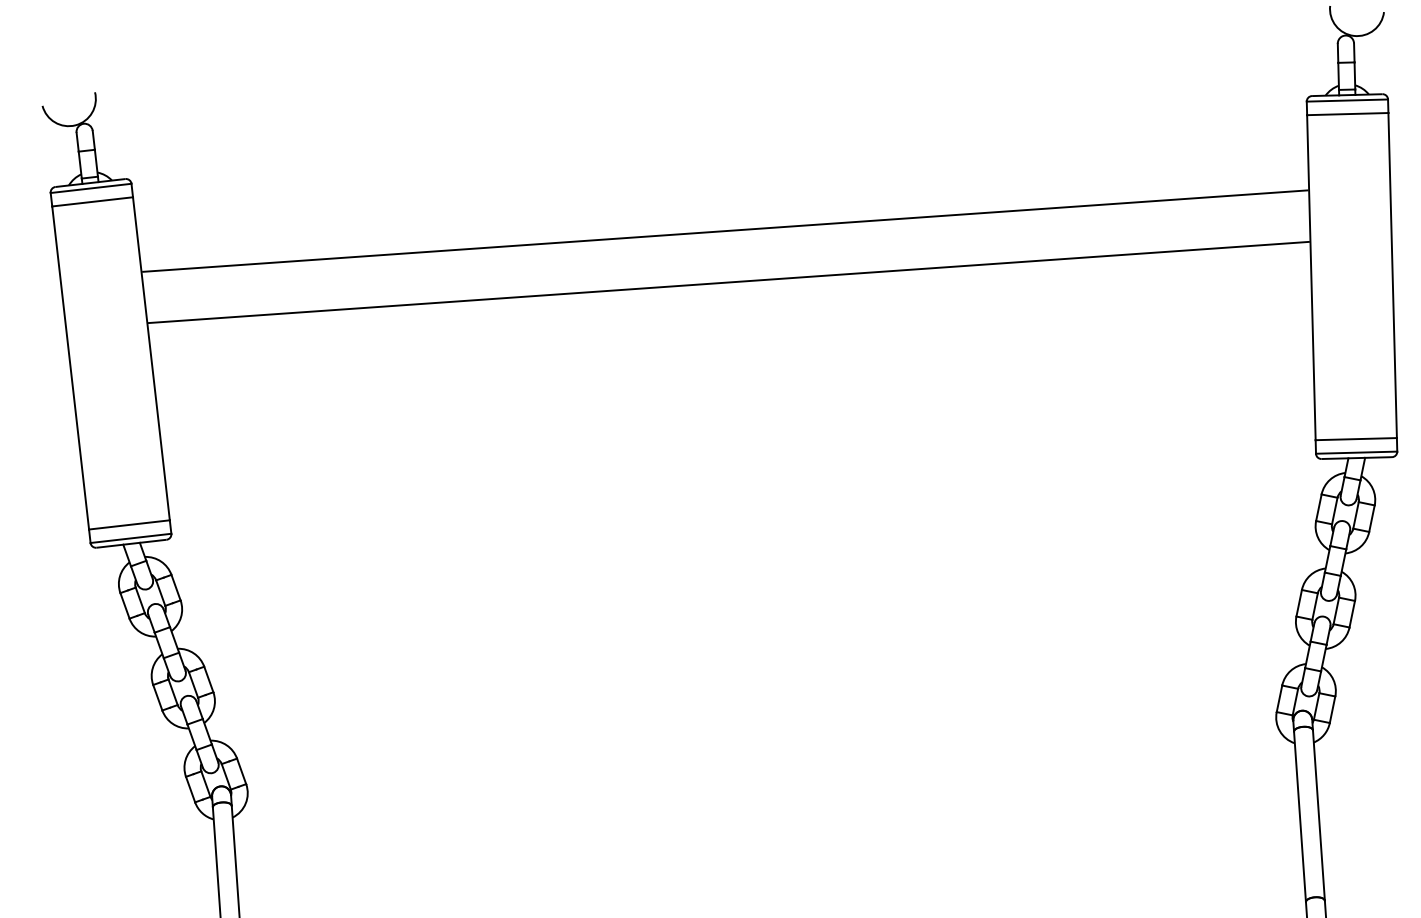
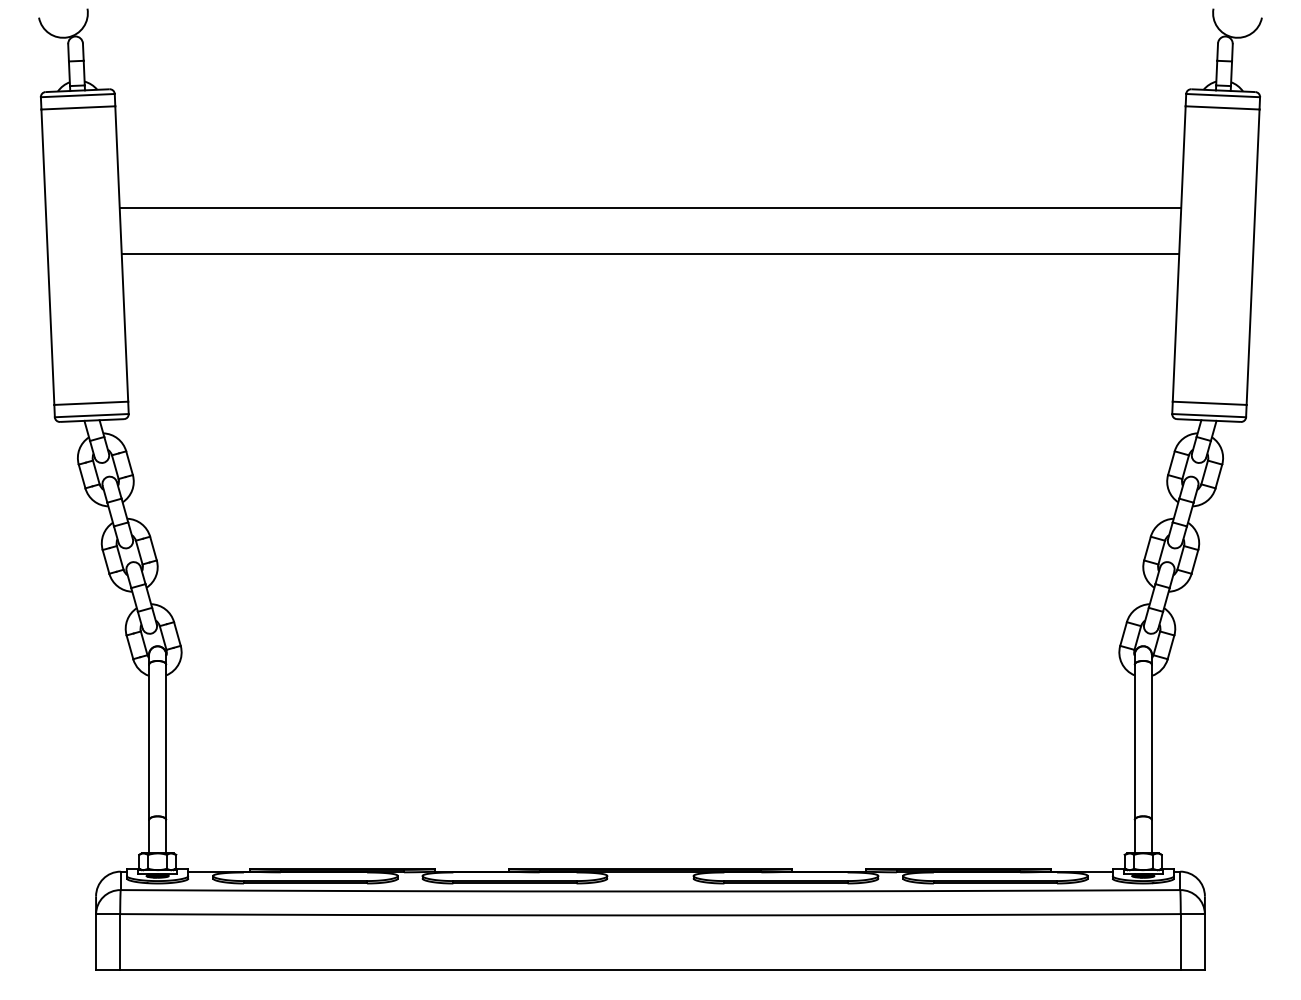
line: (725, 231) -> (650, 207), moved
line: (728, 282) -> (650, 254), moved

